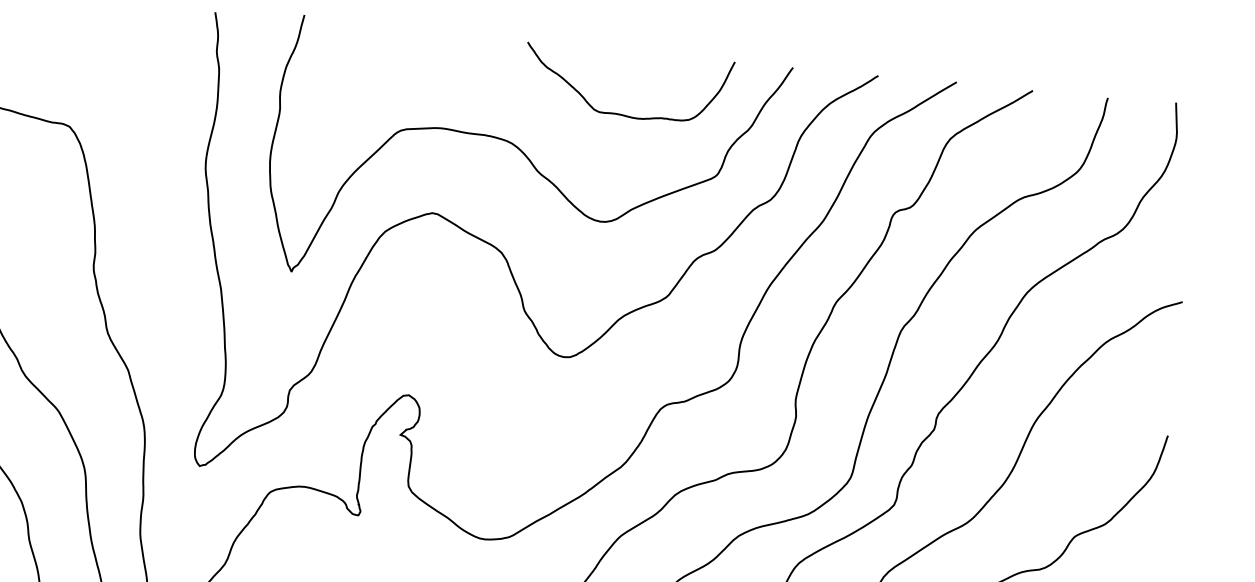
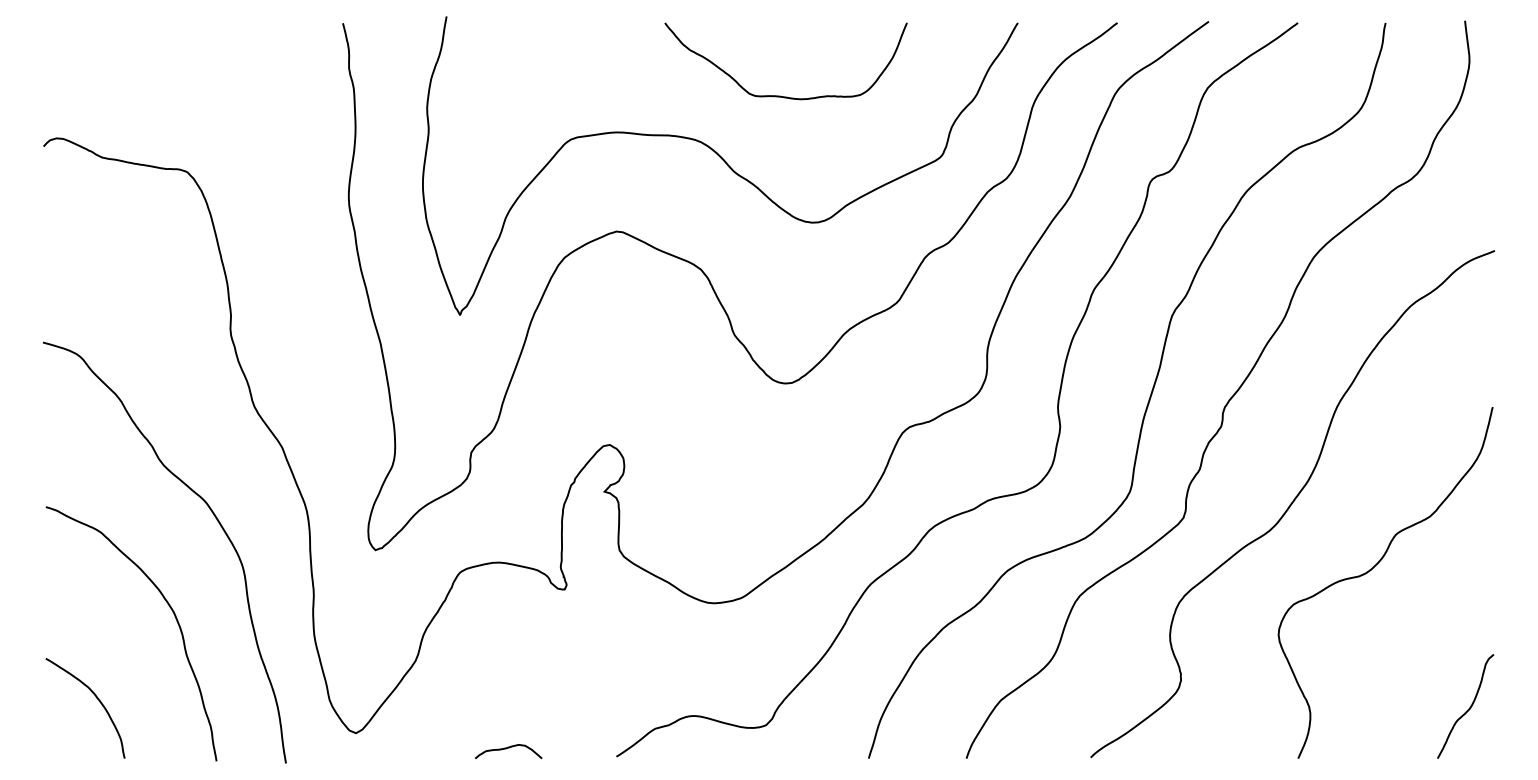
curve: (620, 113) -> (780, 95), moved

